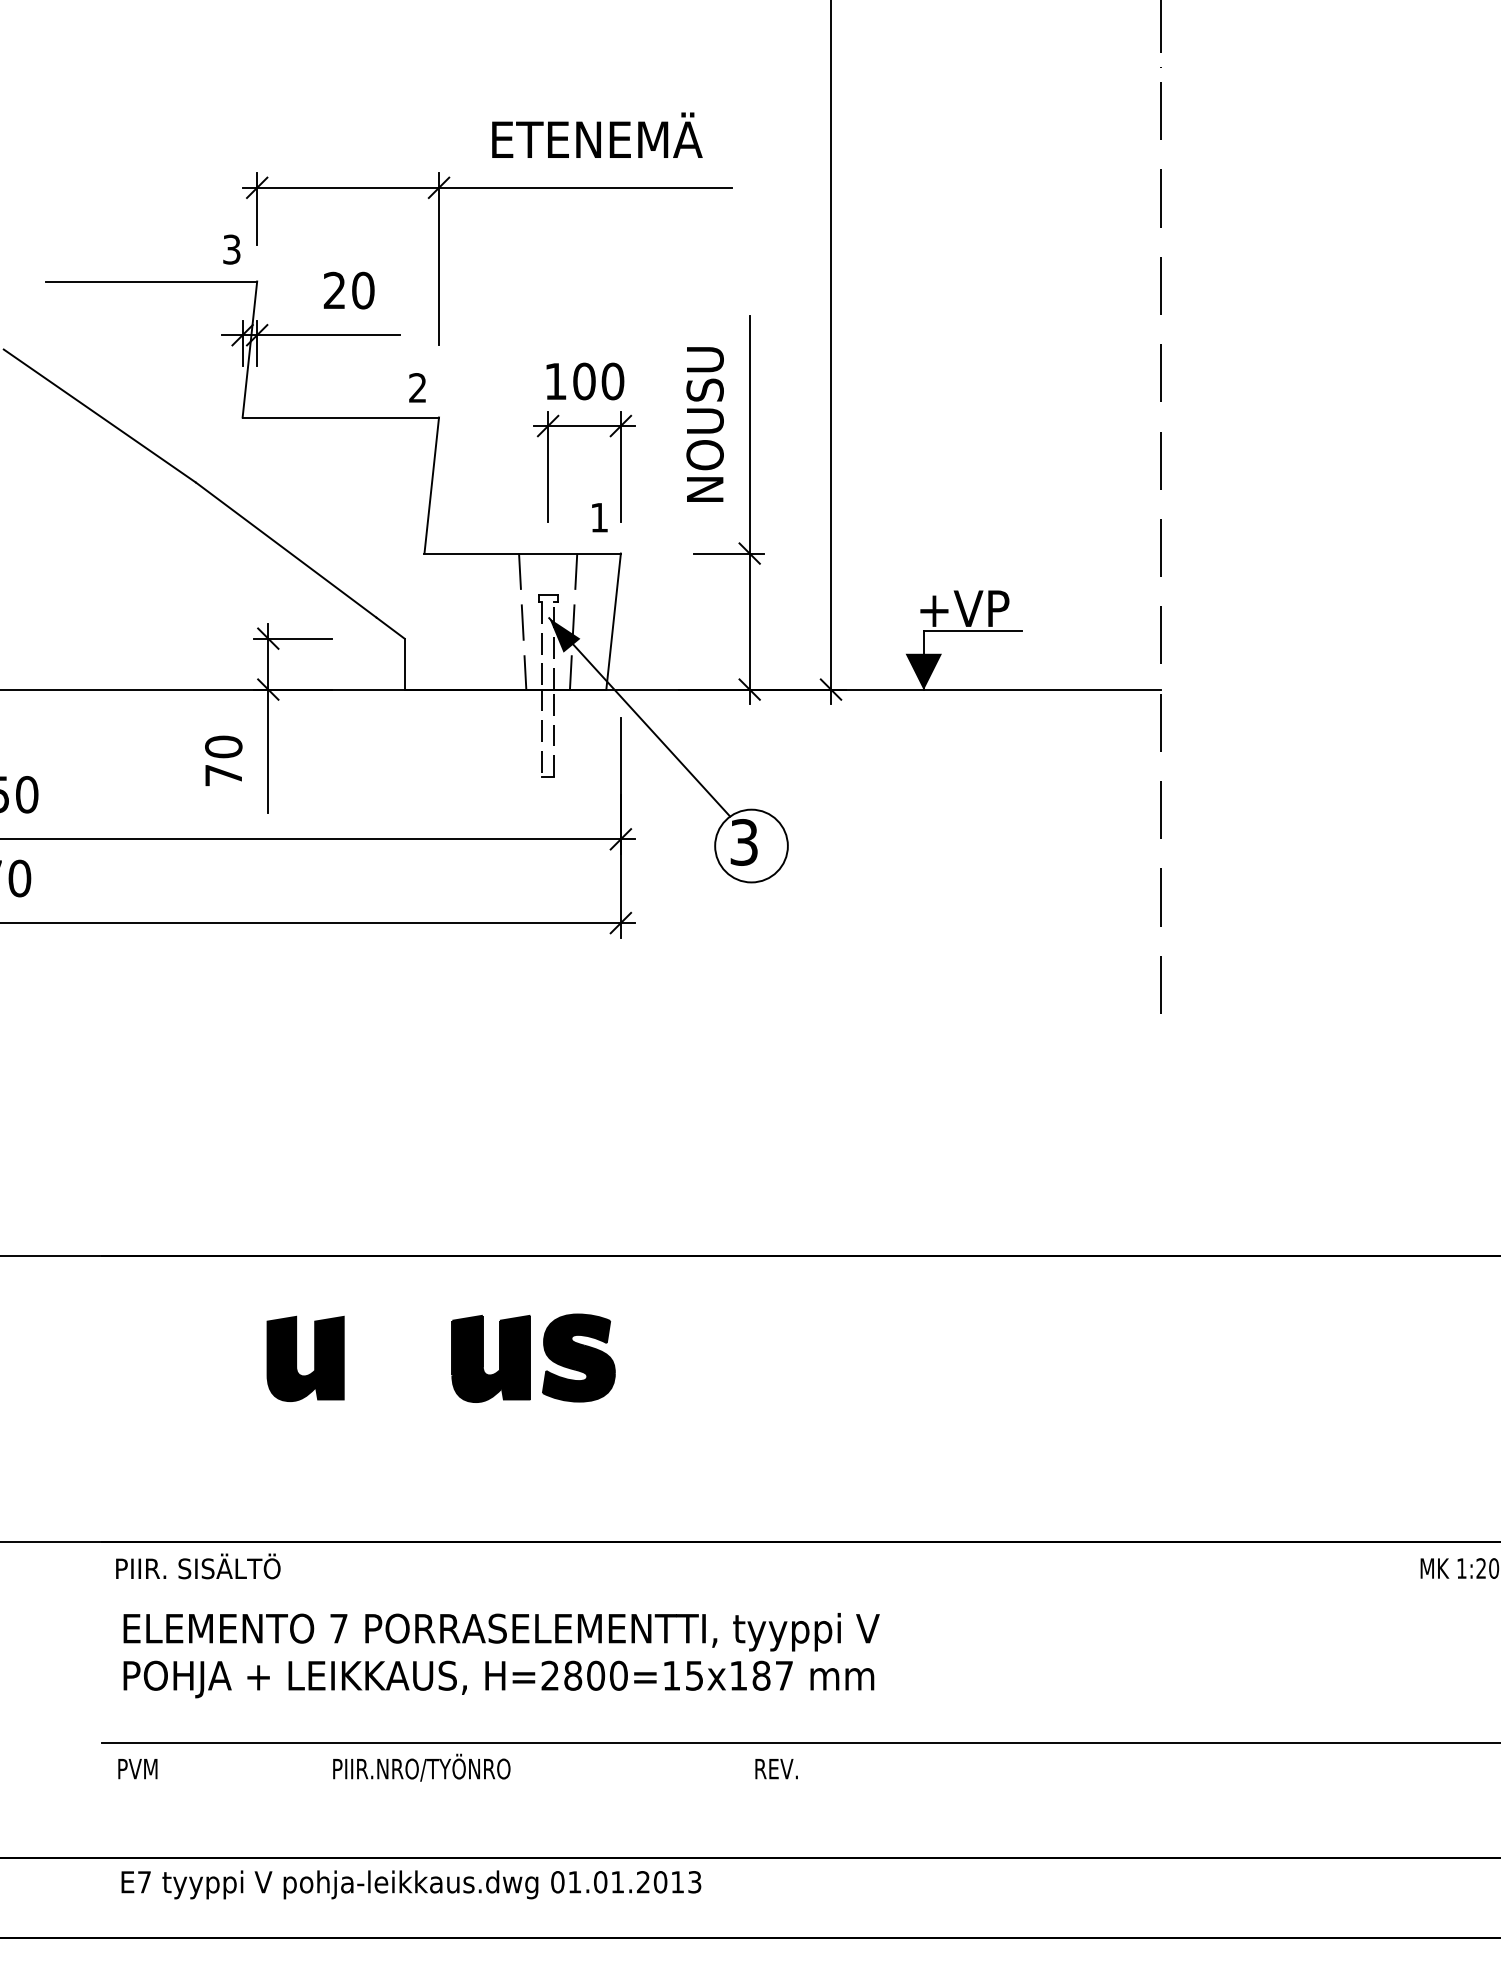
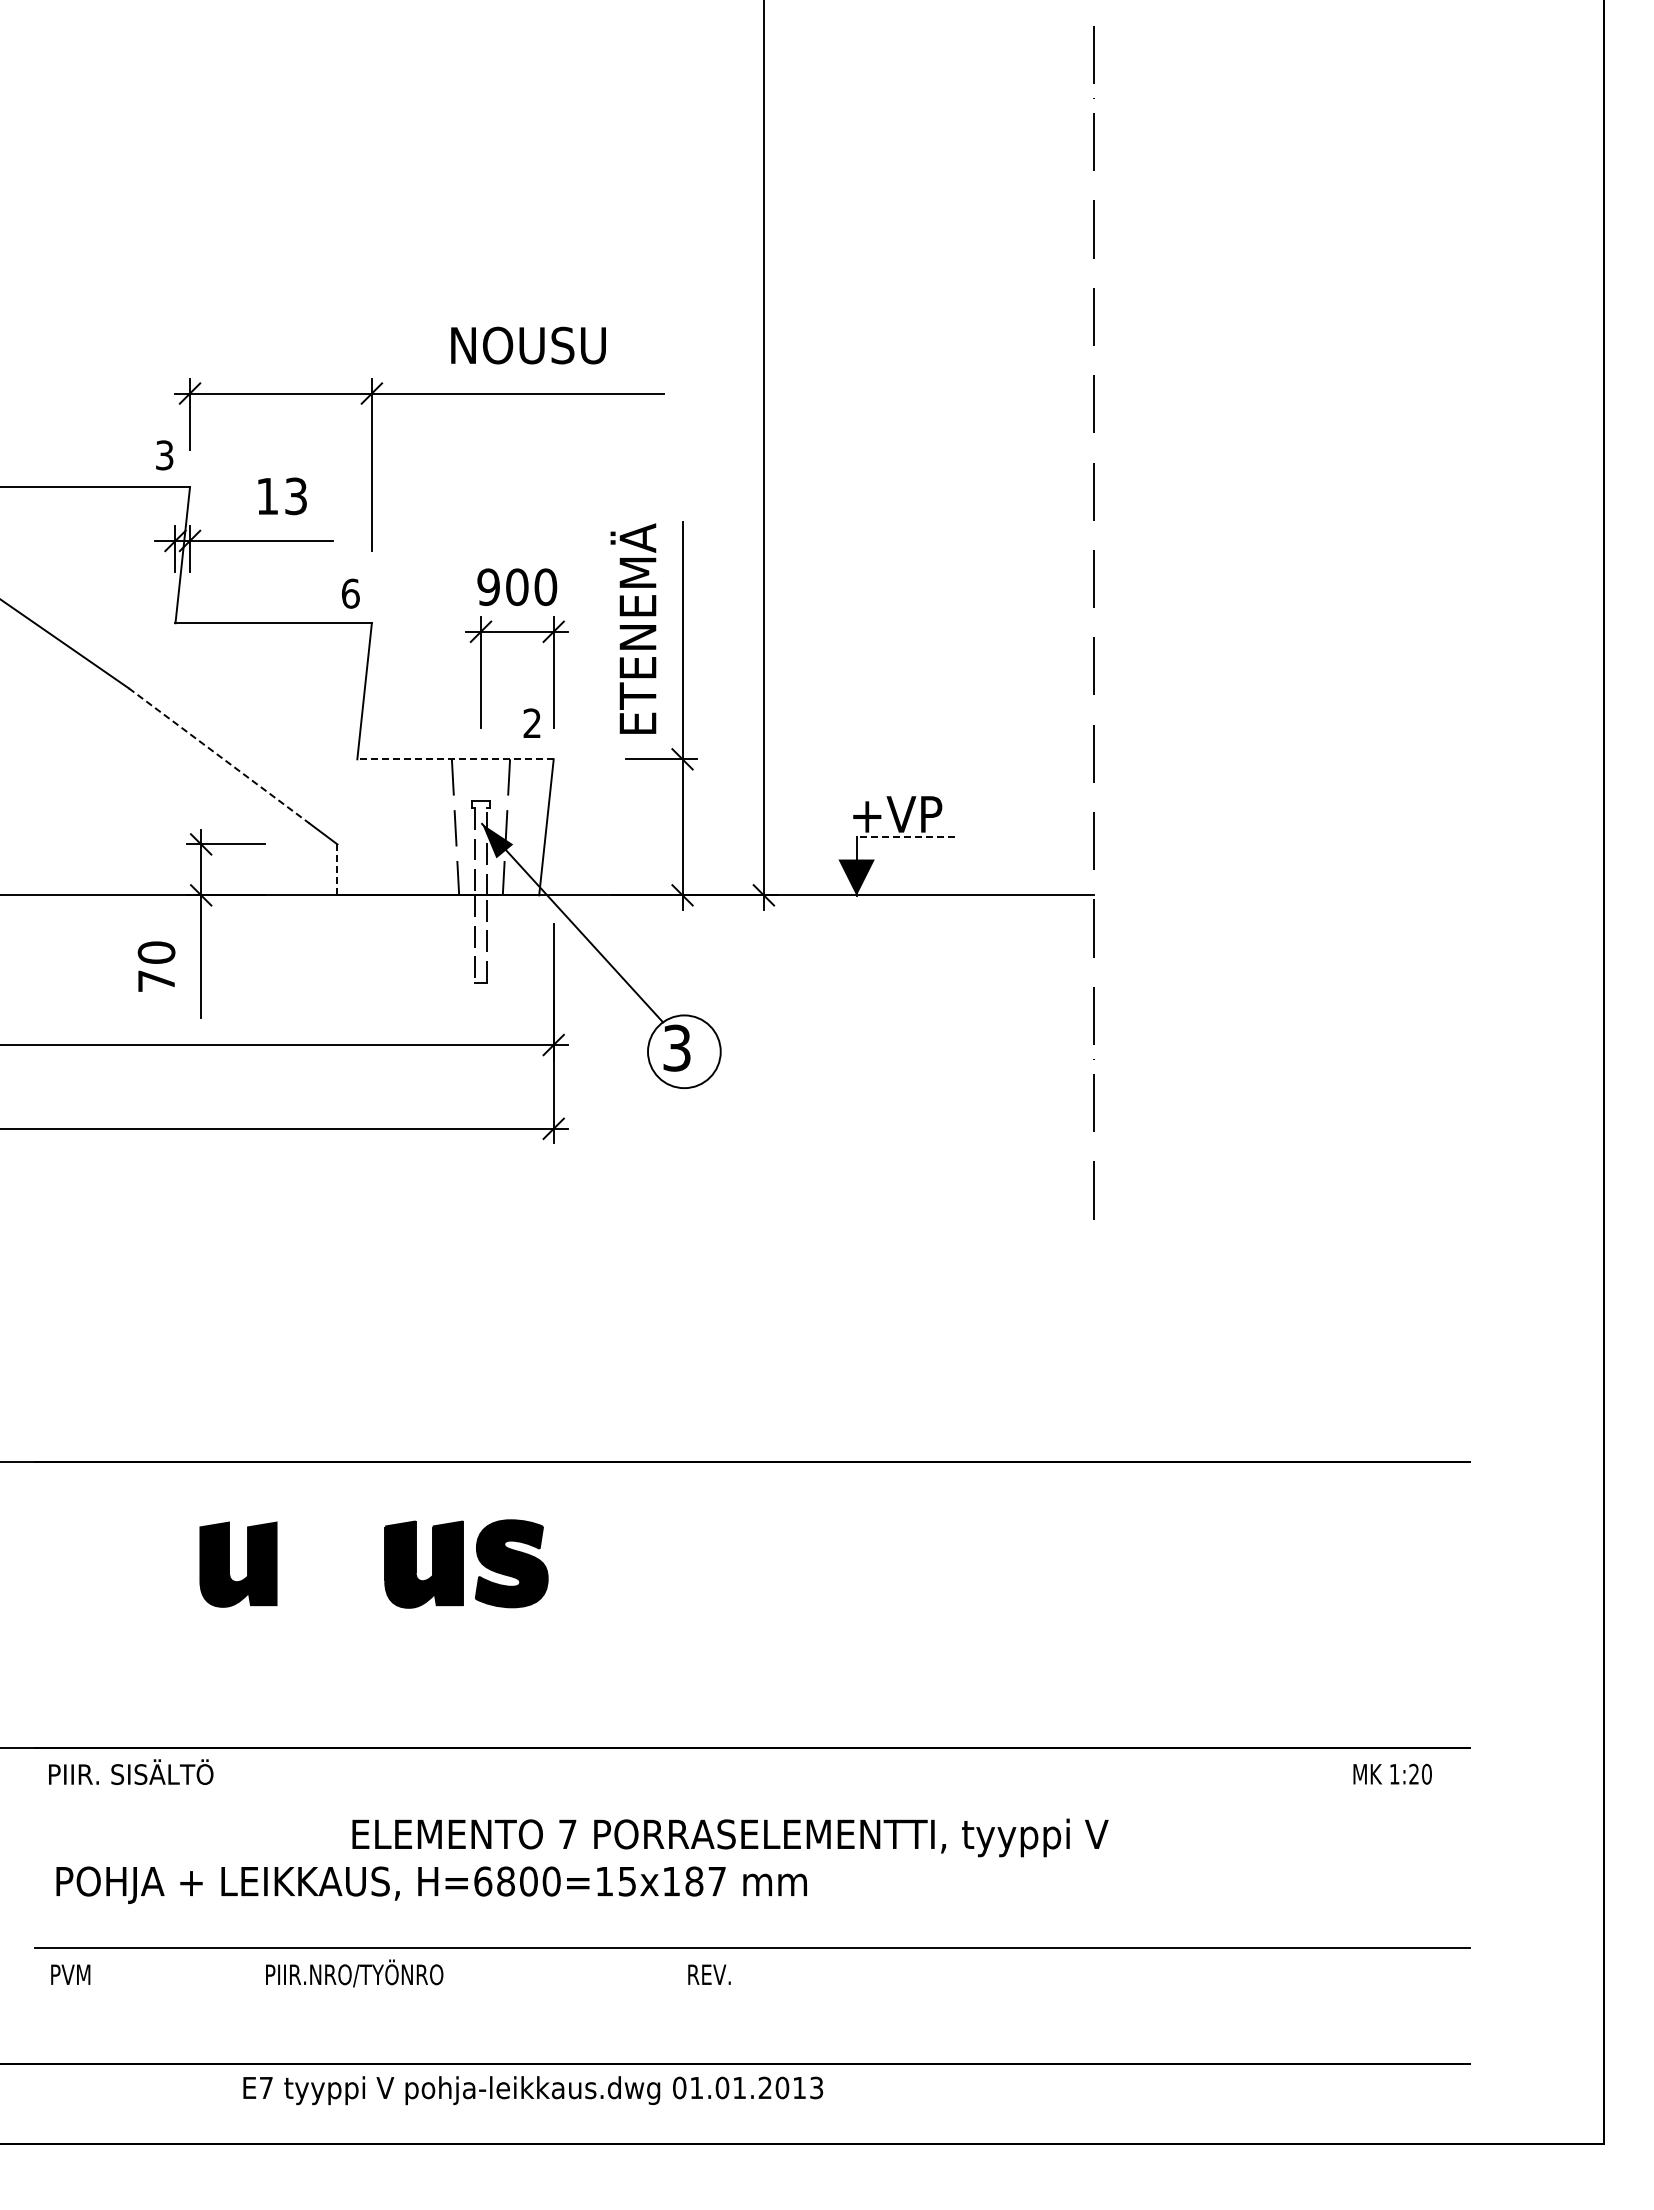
text: (597, 135) -> (530, 341), ETENEMÄ -> NOUSU
text: (348, 290) -> (281, 496), 20 -> 13
text: (555, 381) -> (488, 587), 100 -> 900
text: (417, 387) -> (350, 593), 2 -> 6
text: (700, 422) -> (633, 628), NOUSU -> ETENEMÄ
text: (598, 516) -> (531, 722), 1 -> 2
line: (286, 549) -> (219, 755), solid -> dashed
line: (522, 553) -> (455, 759), solid -> dashed
line: (972, 630) -> (905, 836), solid -> dashed
line: (404, 664) -> (337, 870), solid -> dashed
text: (501, 1631) -> (730, 1837), moved
text: (550, 1675) -> (483, 1881), H=2800=15x187 -> H=6800=15x187
text: (411, 1884) -> (533, 2090), moved

